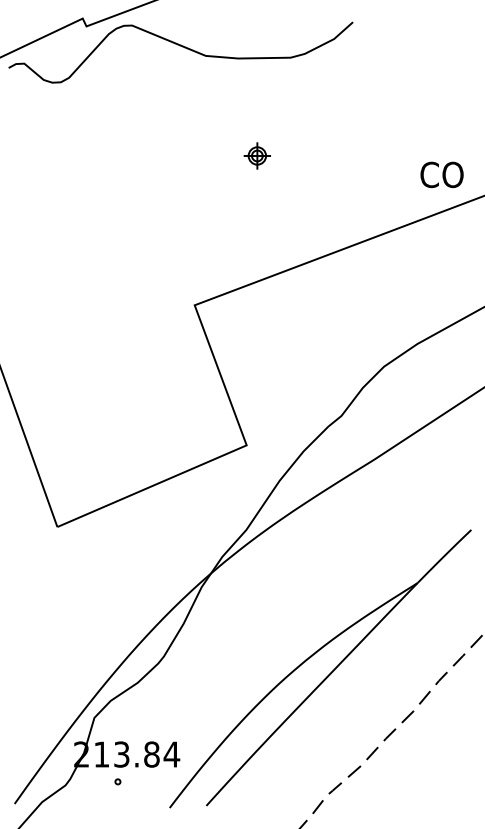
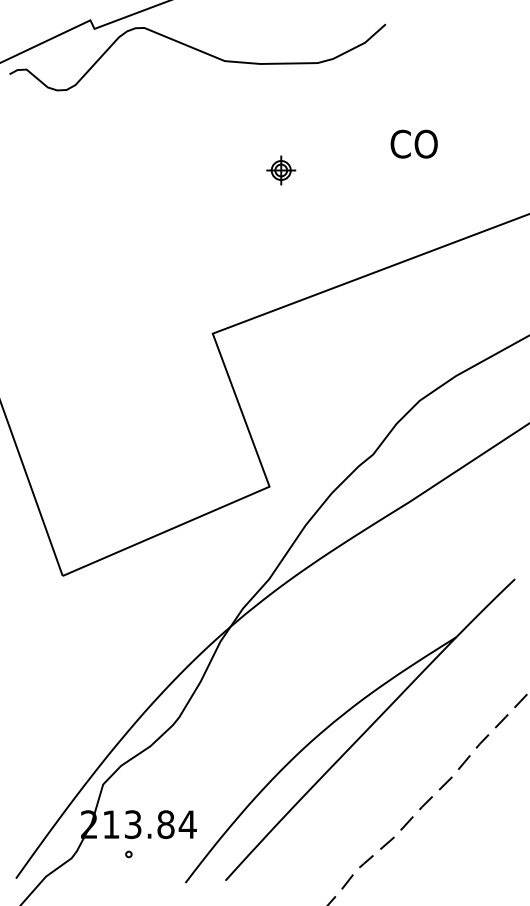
text: (441, 174) -> (413, 143), moved

